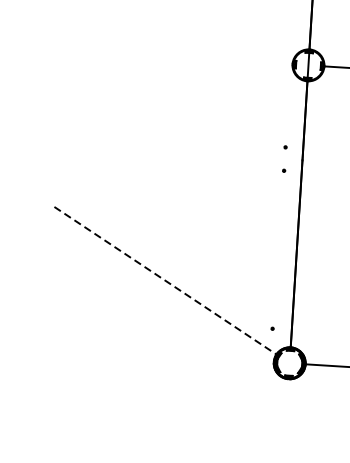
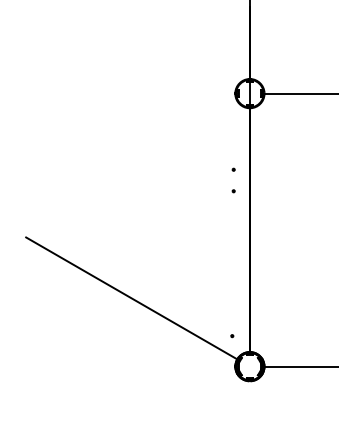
line: (165, 280) -> (131, 298), dashed -> solid

